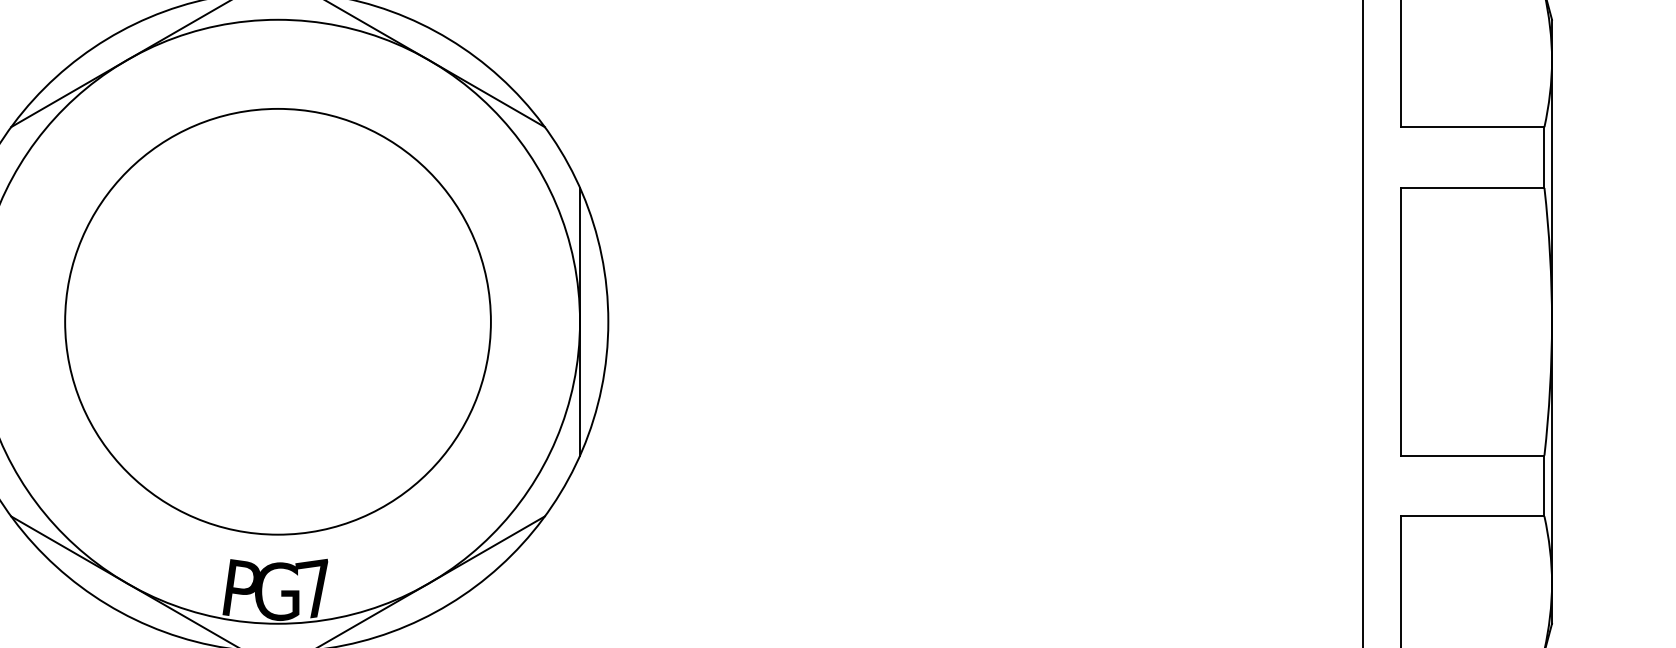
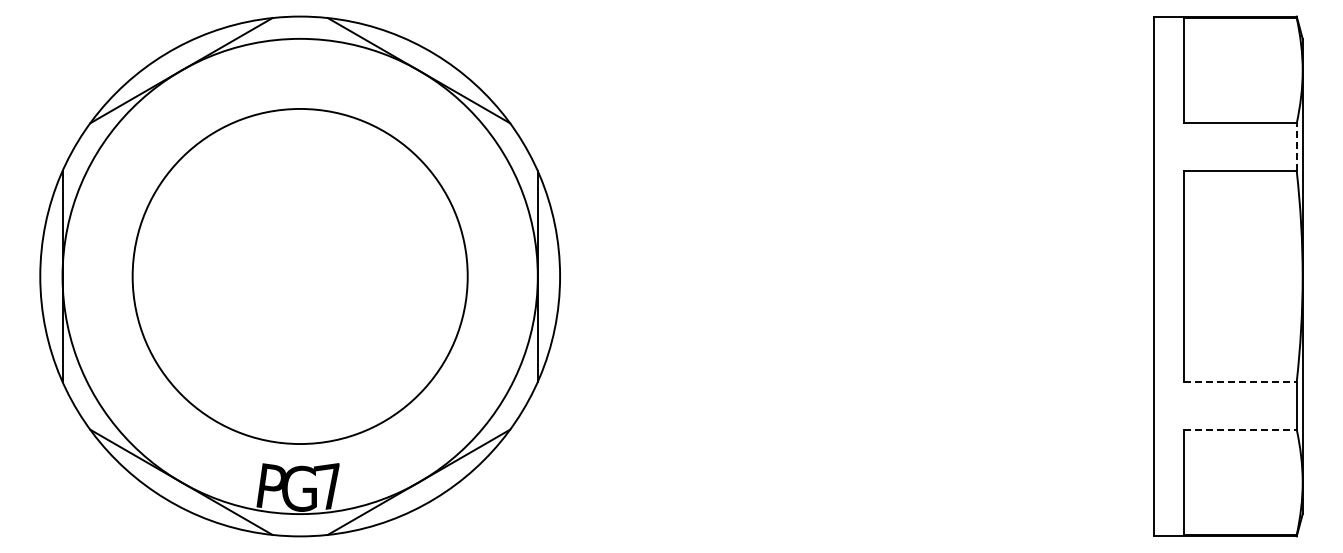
line: (1544, 157) -> (1296, 147), solid -> dashed
line: (1472, 455) -> (1240, 381), solid -> dashed
line: (1472, 516) -> (1240, 429), solid -> dashed

